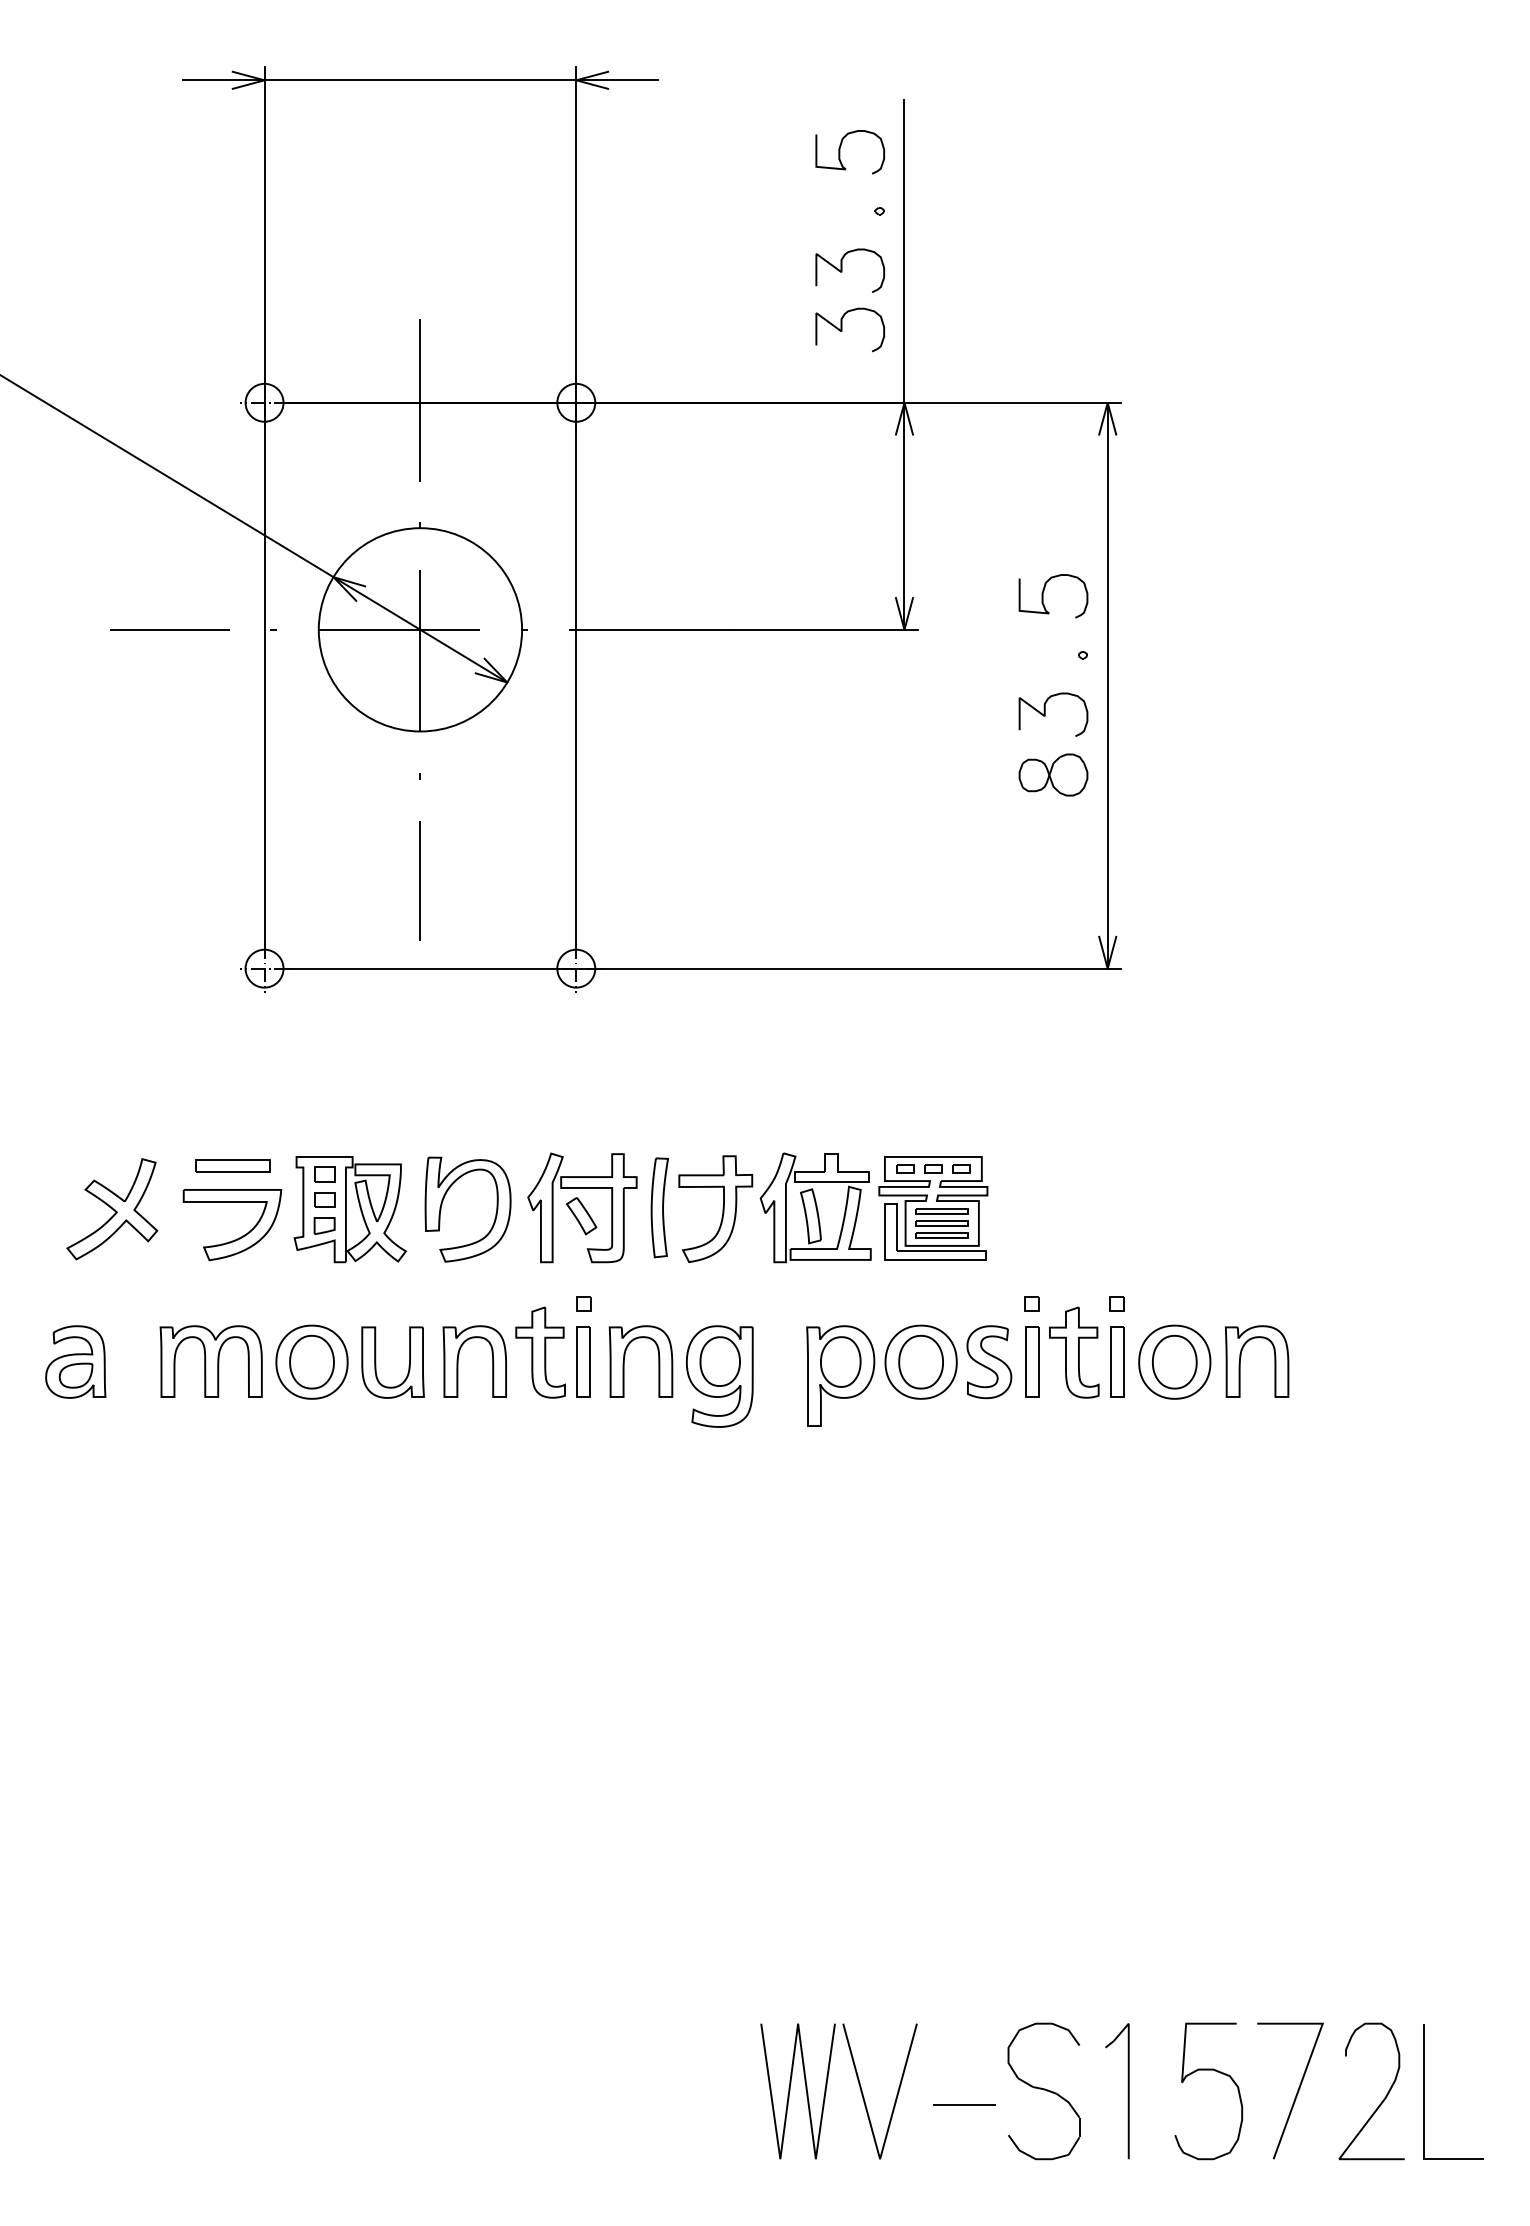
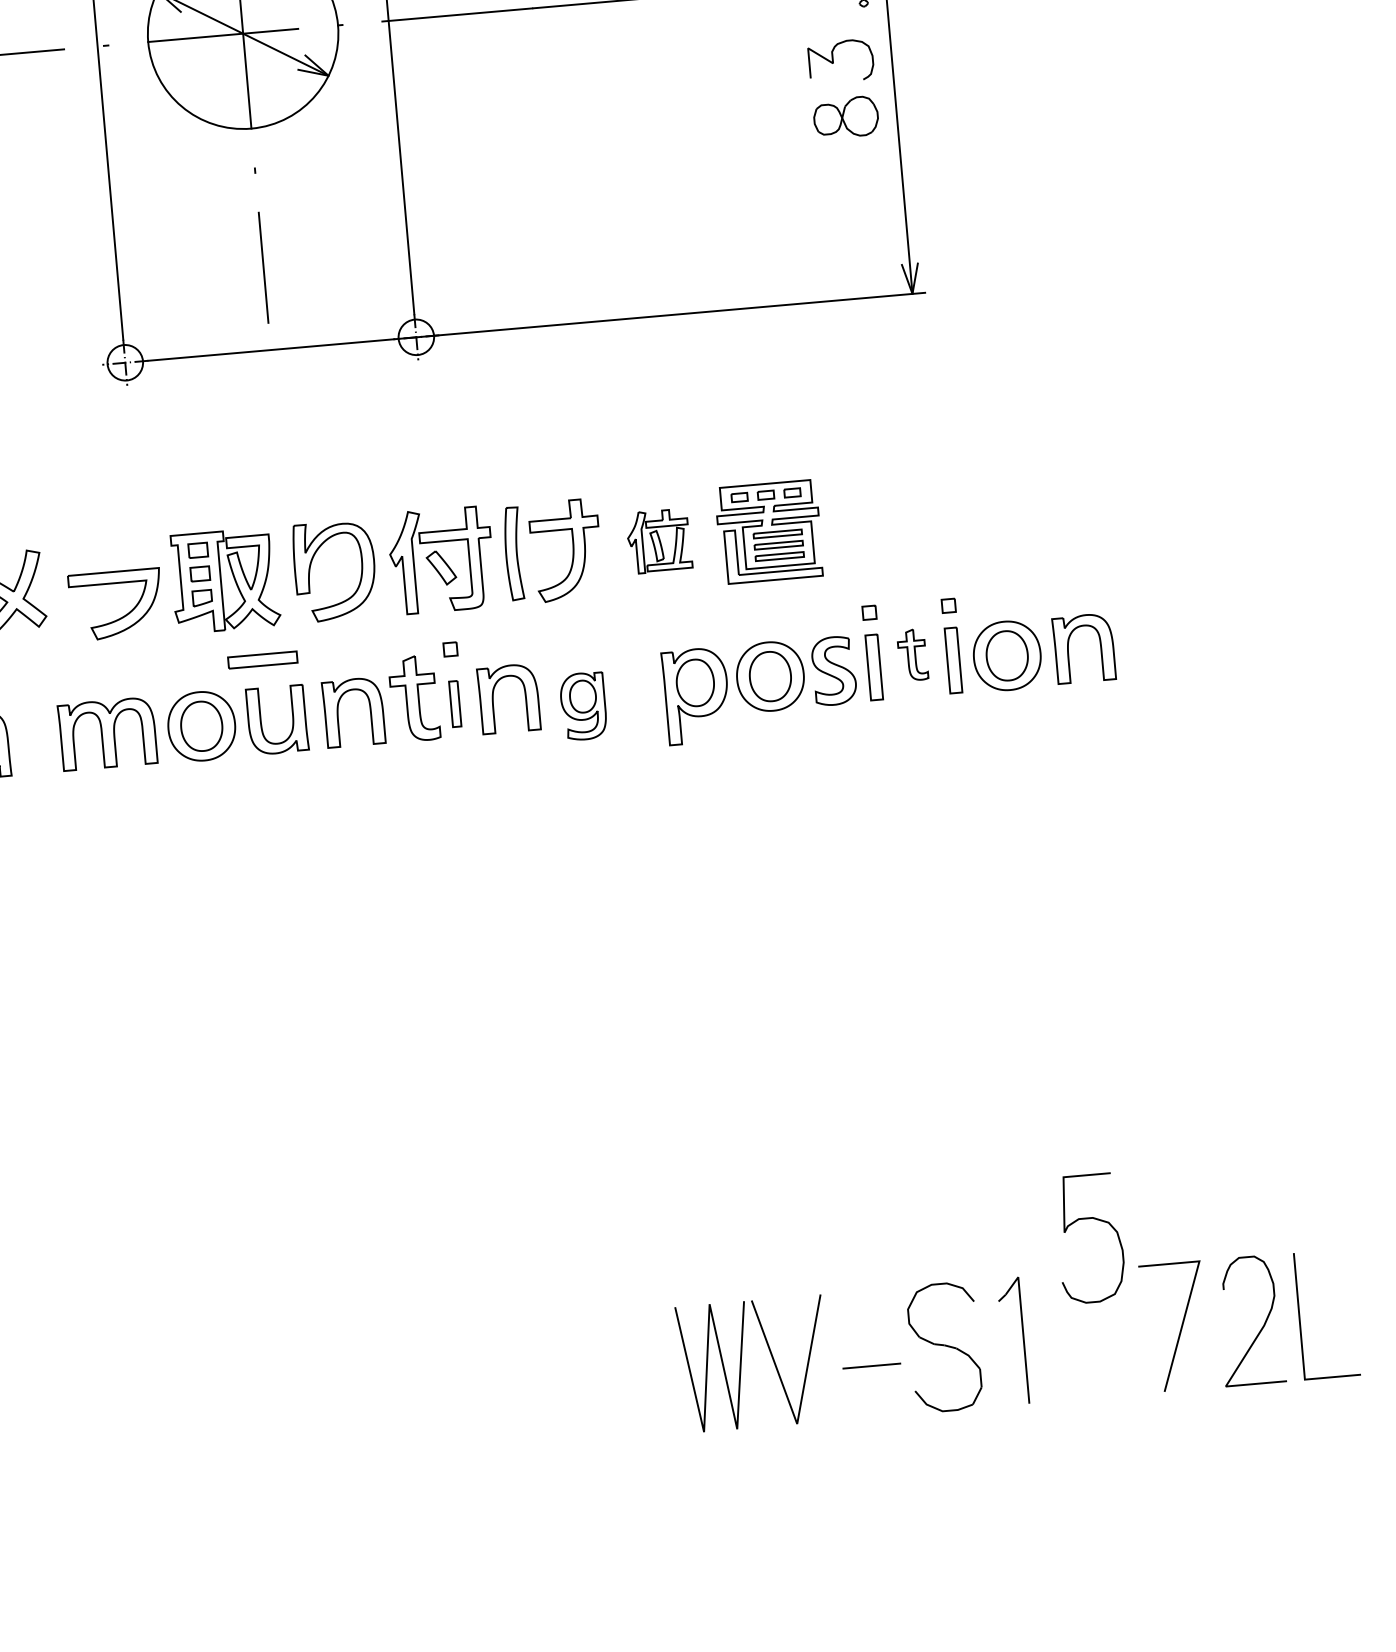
part: (232, 1165) -> (262, 659), moved
part: (815, 1207) -> (659, 540), size x0.6
part: (1074, 1352) -> (912, 654), size x0.6
part: (583, 1361) -> (455, 703), size x0.7
part: (719, 1376) -> (583, 706), size x0.7
curve: (1208, 2070) -> (1088, 1219), moved

